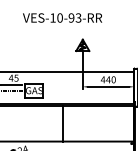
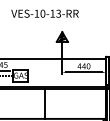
text: (71, 17) -> (52, 13), VES-10-93-RR -> VES-10-13-RR

